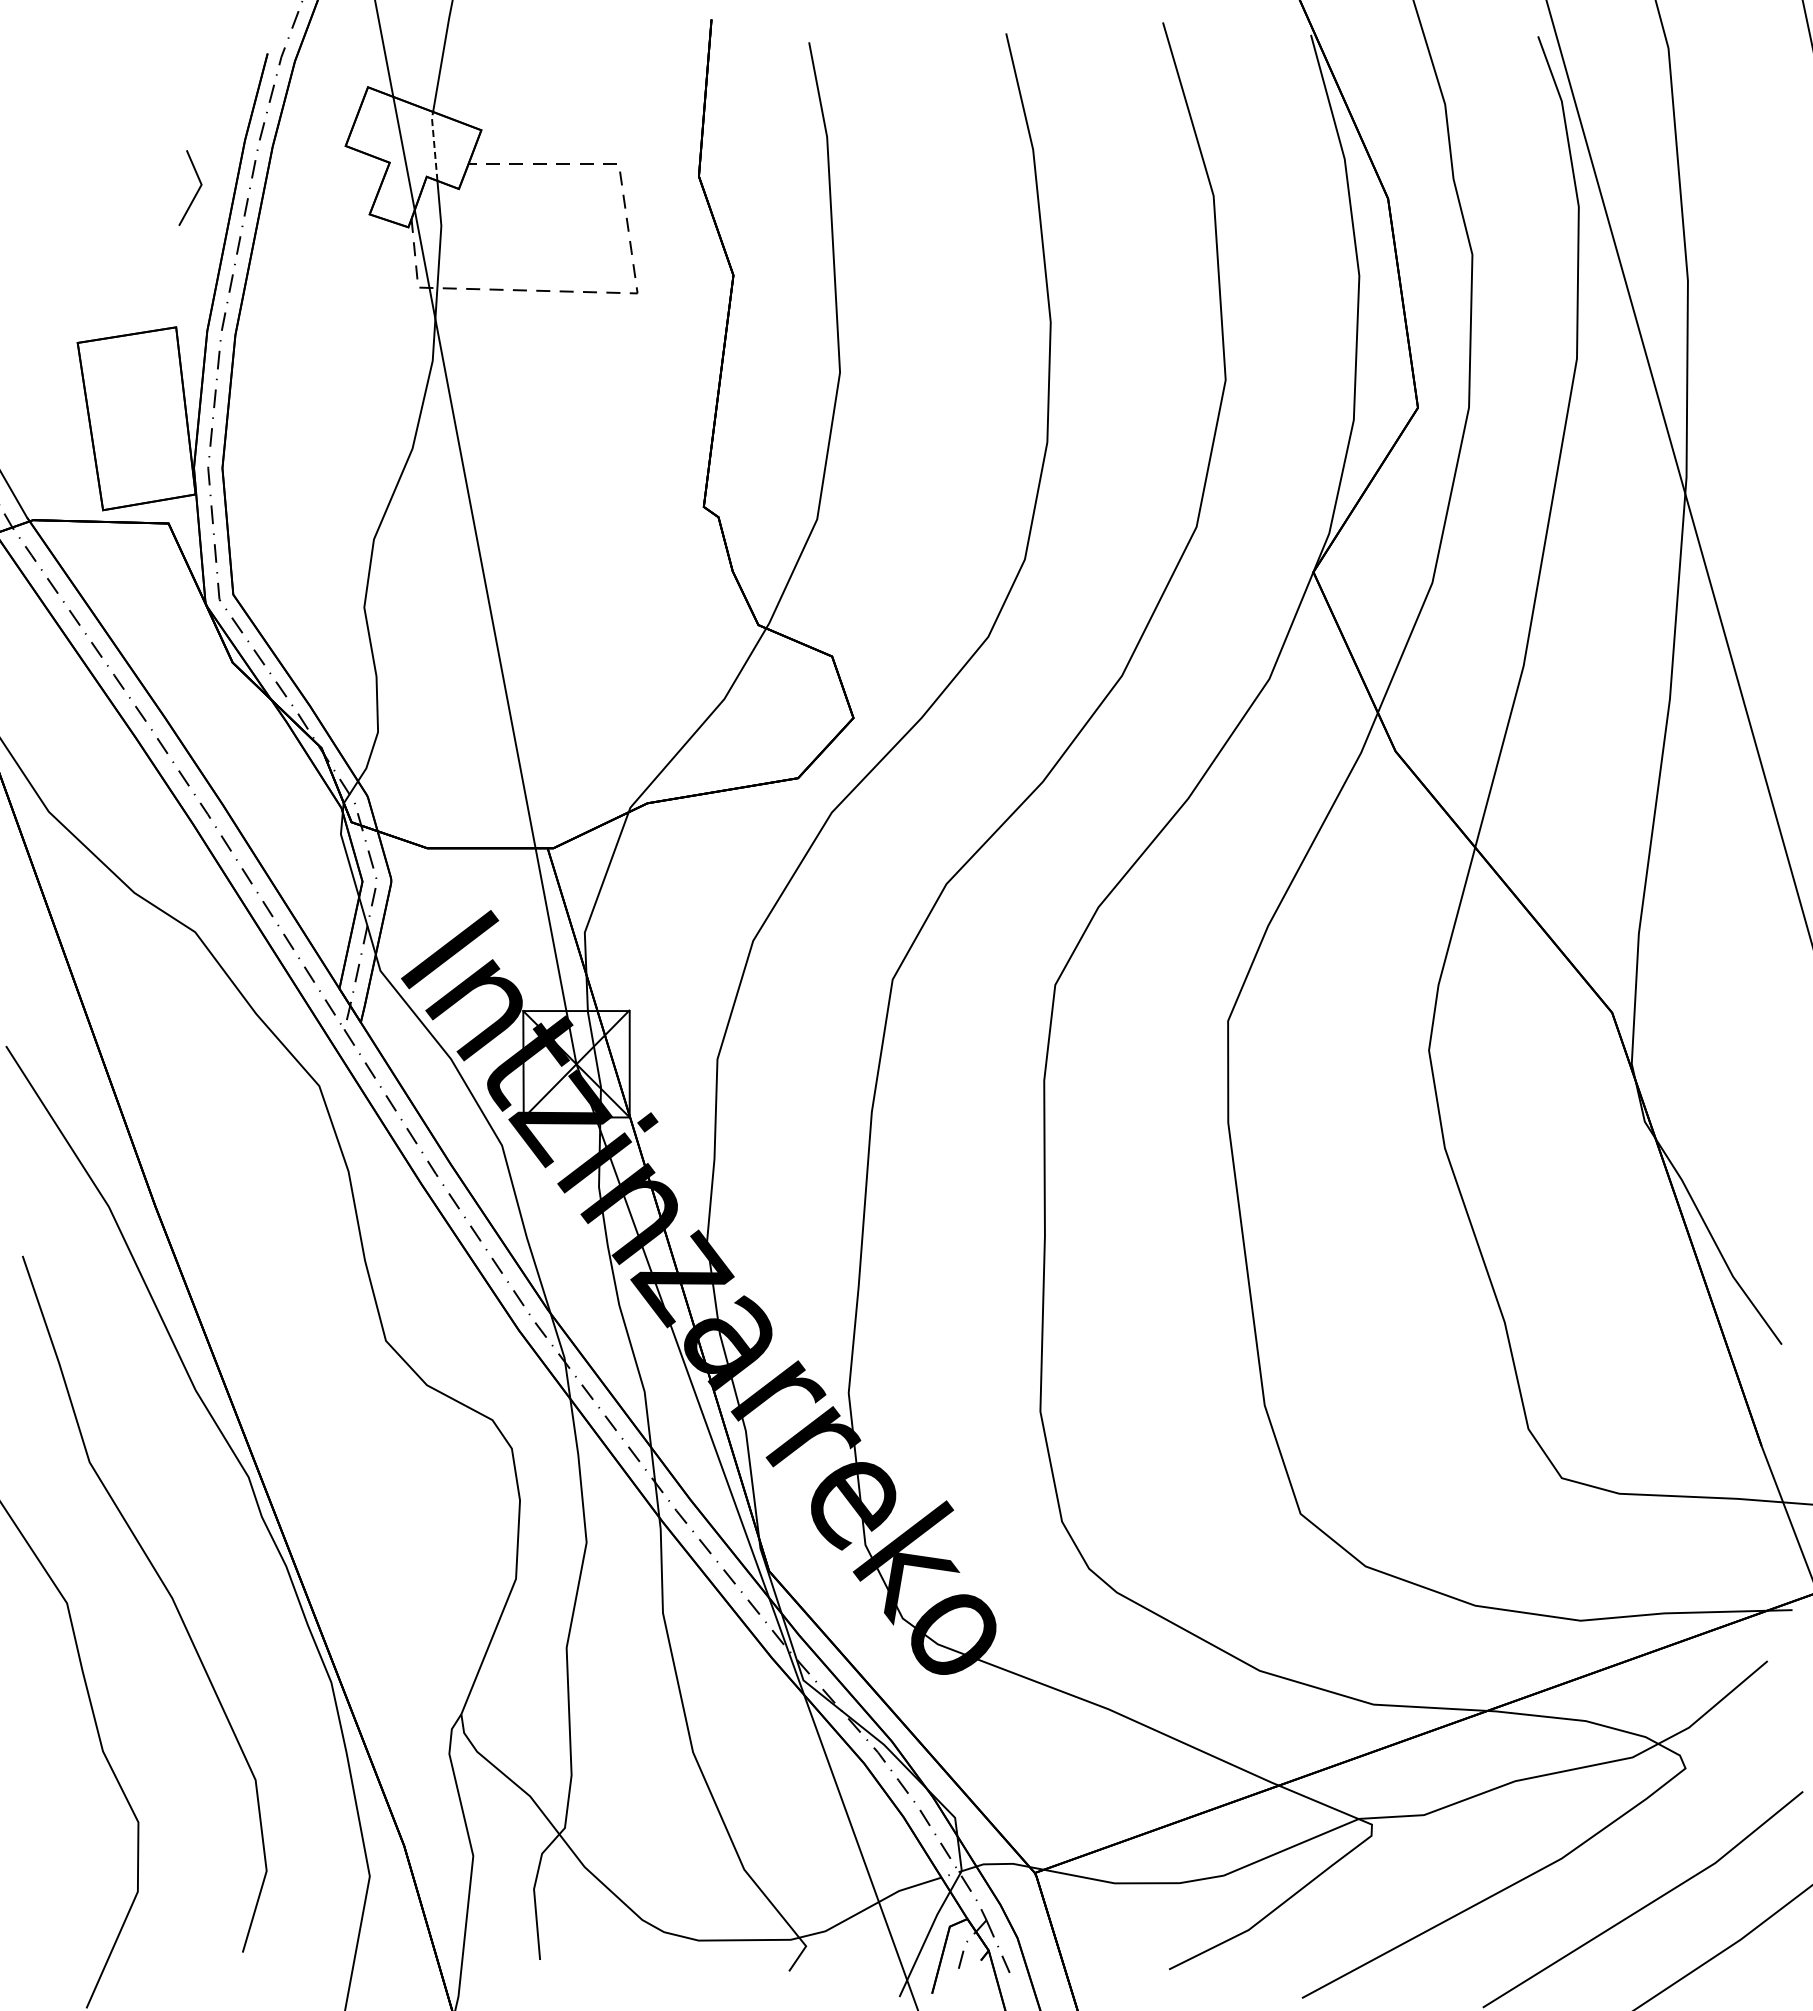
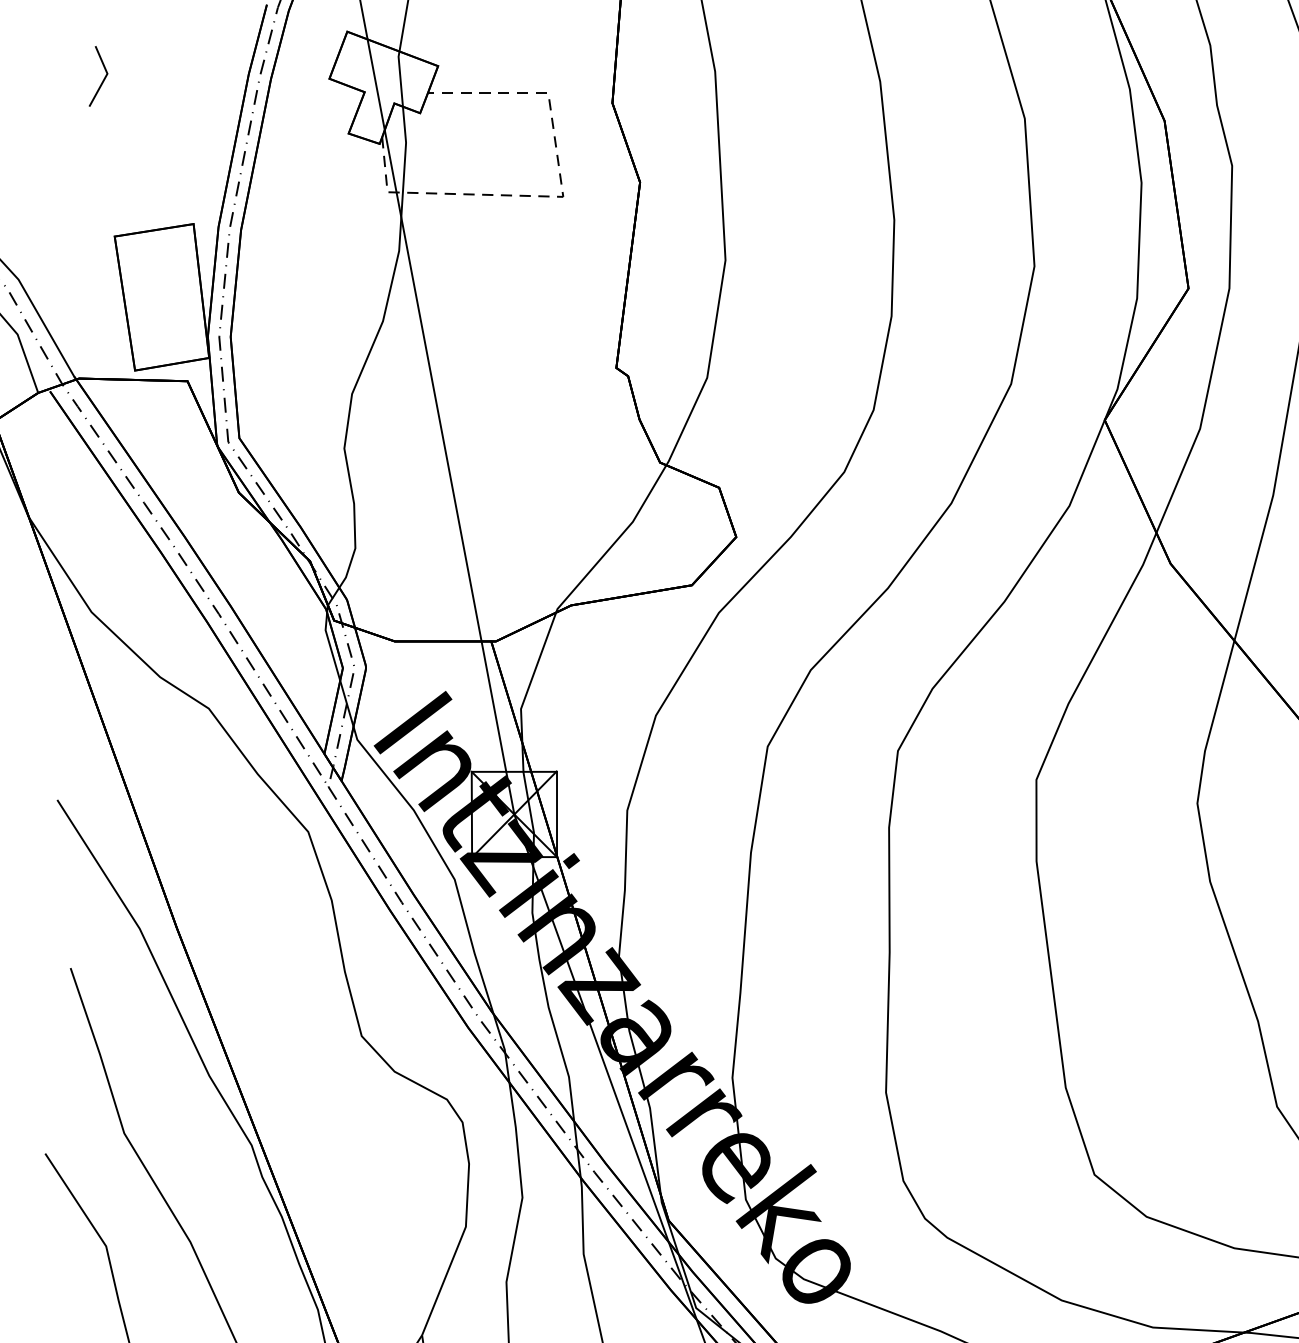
line: (434, 145) -> (400, 78), dashed -> solid
line: (196, 191) -> (103, 79), moved

